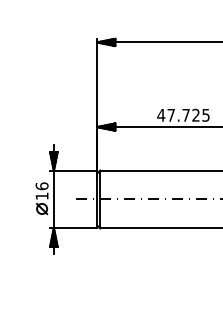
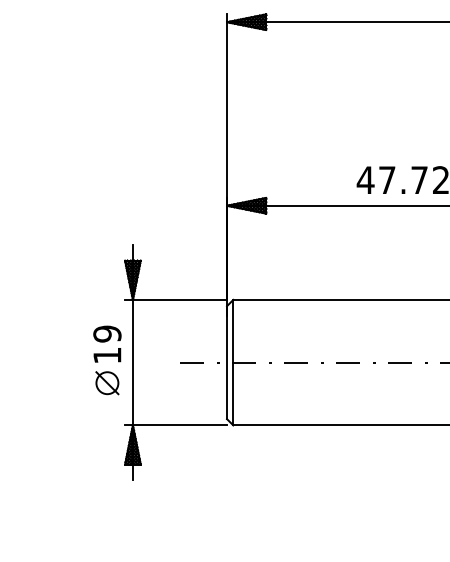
text: (41, 186) -> (106, 334), 16 -> 19

